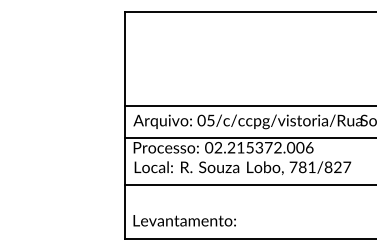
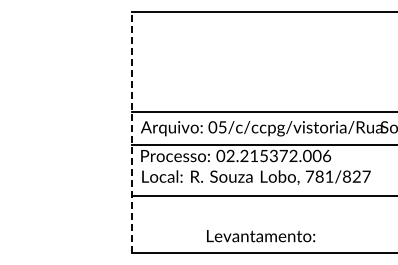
line: (125, 125) -> (132, 132), solid -> dashed
text: (185, 221) -> (261, 236), moved

